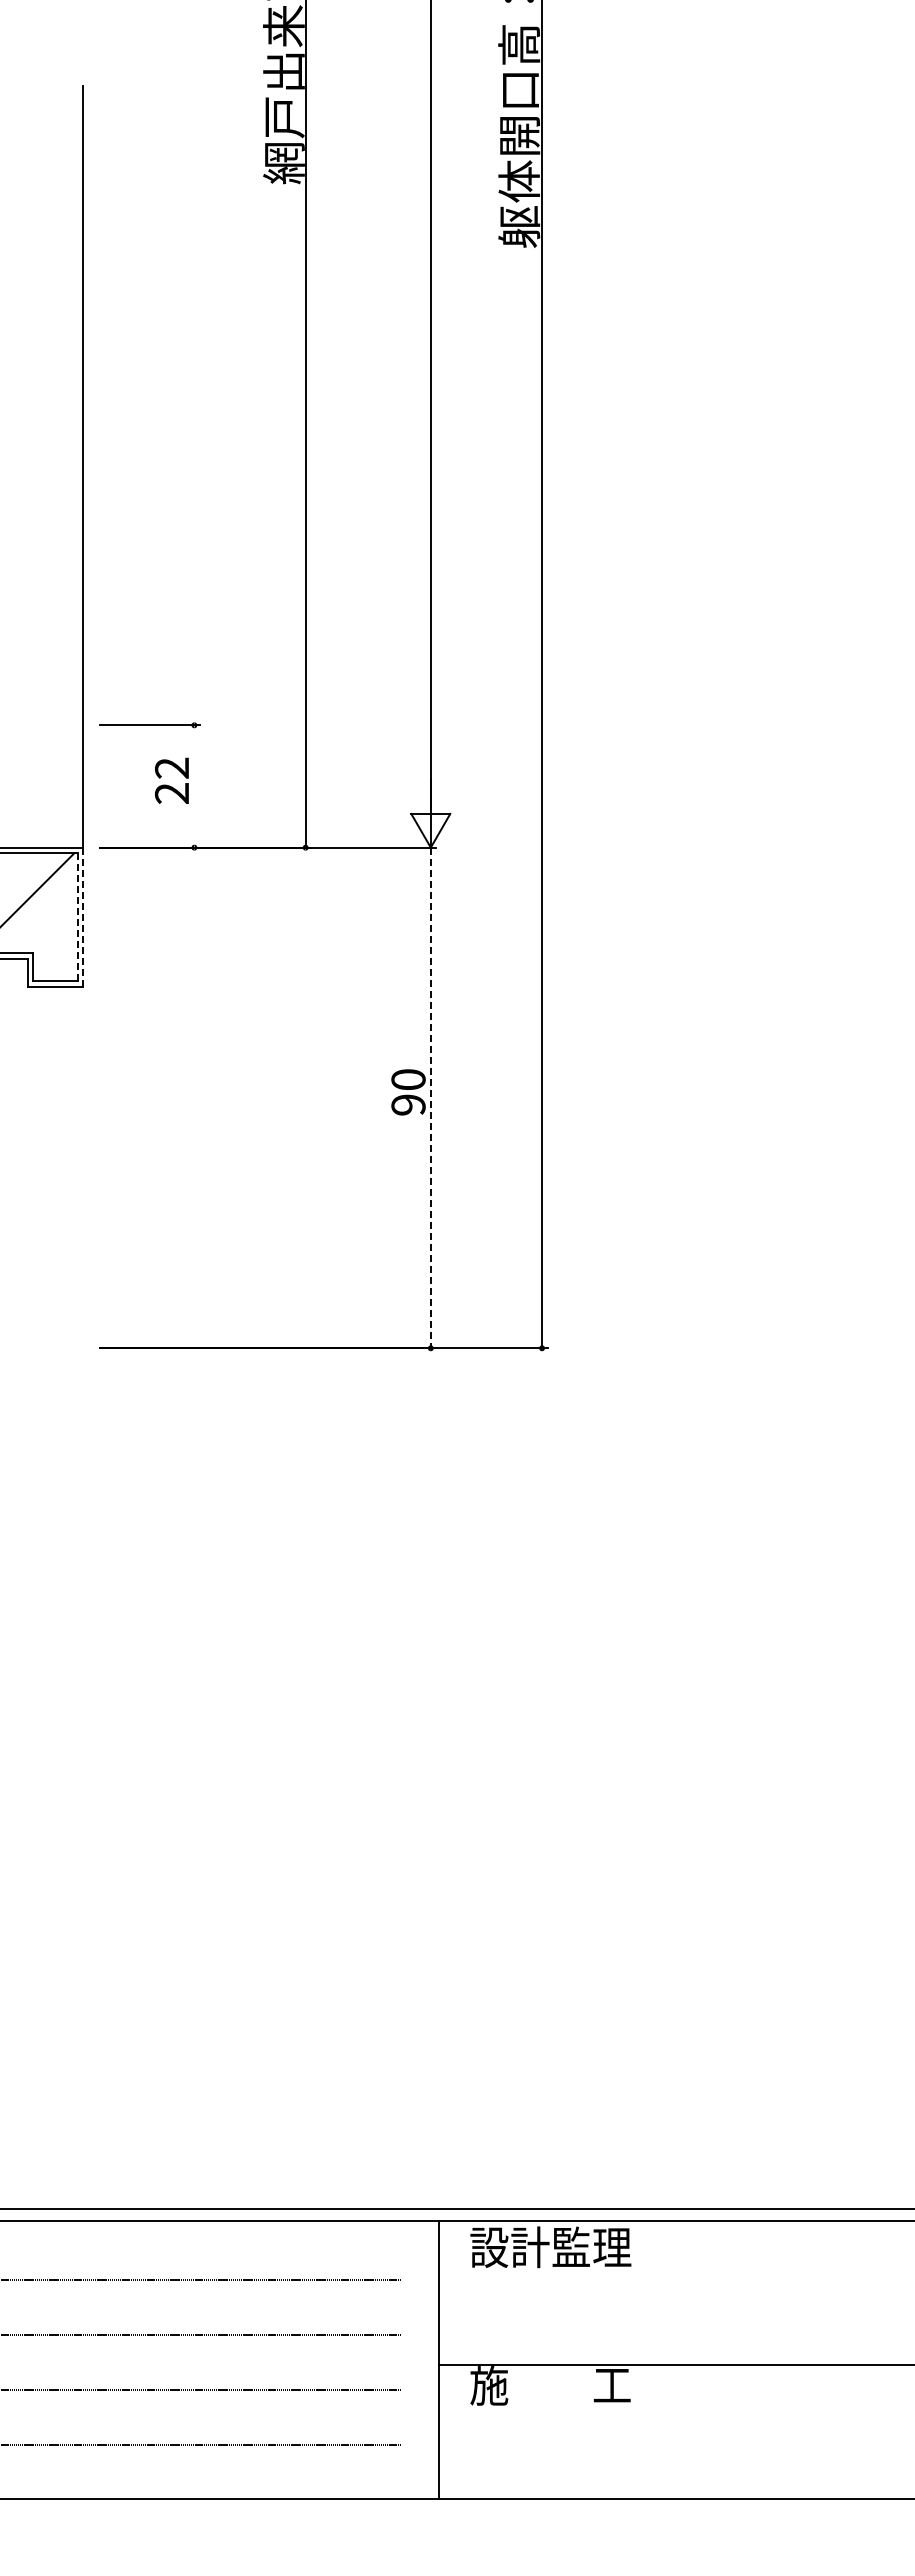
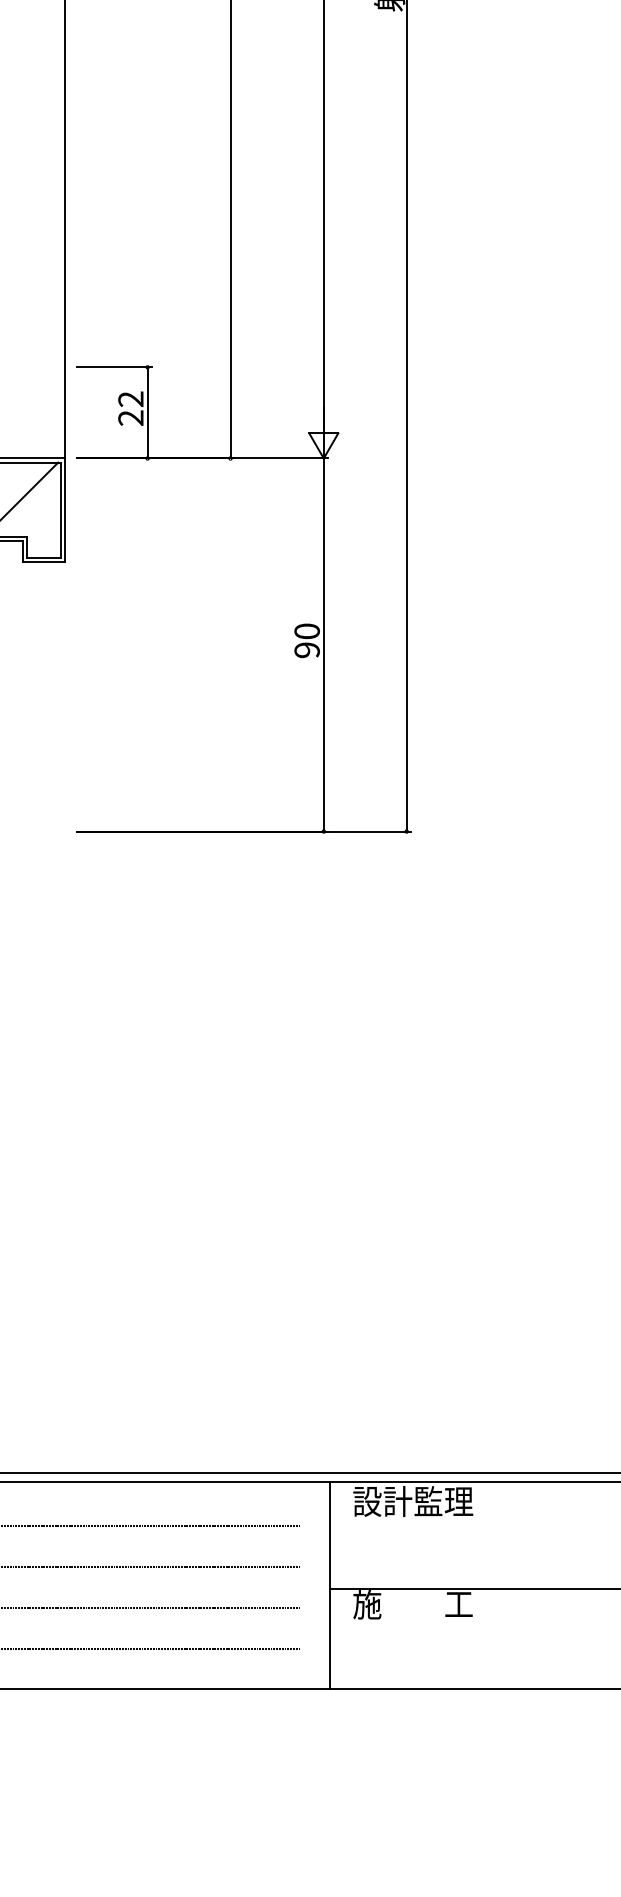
line: (194, 786) -> (147, 412), added
line: (77, 917) -> (60, 510), dashed -> solid
line: (83, 917) -> (64, 510), dashed -> solid
line: (430, 1098) -> (323, 645), dashed -> solid

